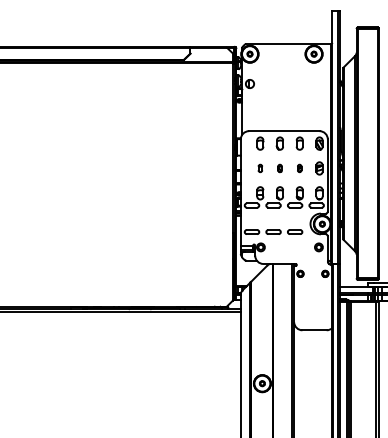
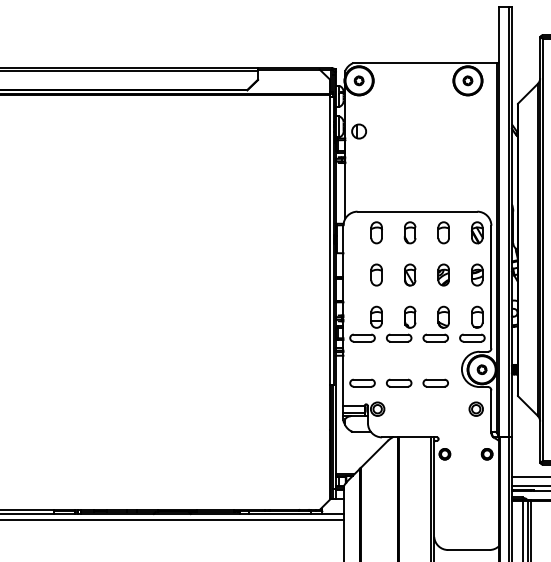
part: (260, 168) -> (376, 275), size x1.67
part: (279, 168) -> (409, 275), size x1.67
part: (299, 168) -> (443, 275), size x1.67

